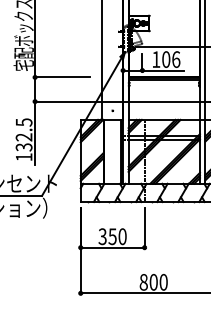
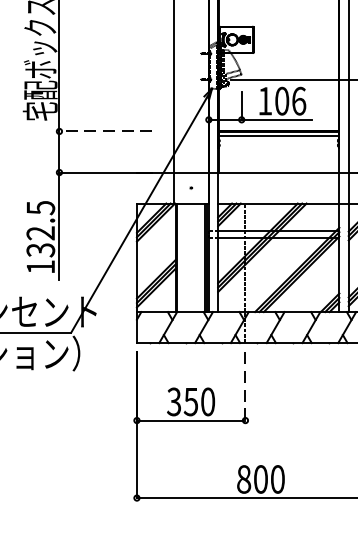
line: (61, 77) -> (104, 131), solid -> dashed
line: (144, 228) -> (245, 388), solid -> dashed

